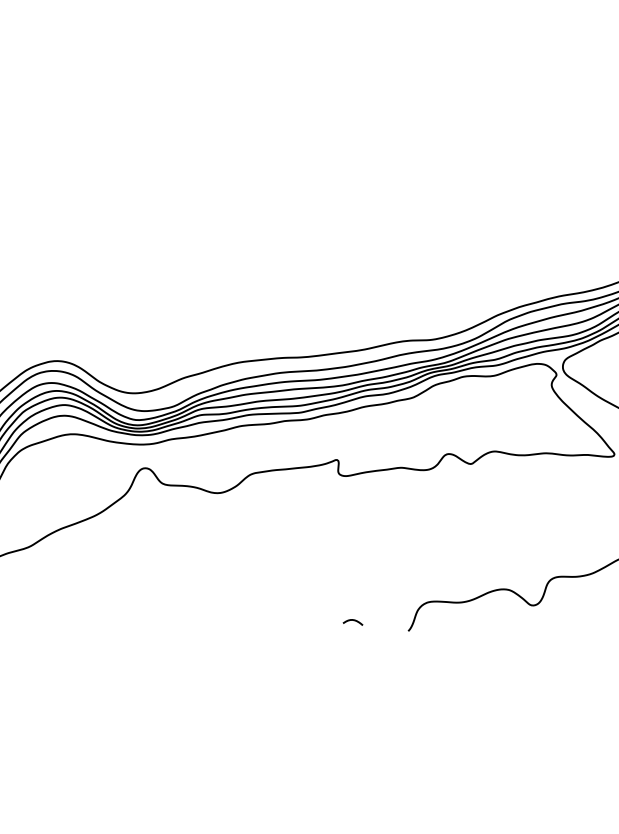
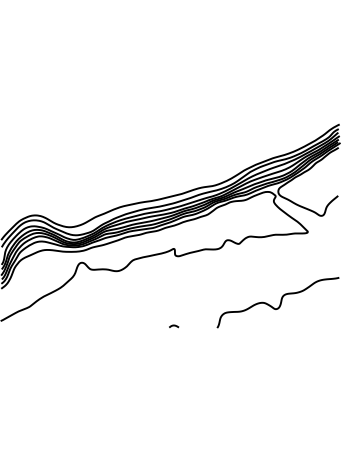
curve: (354, 622) -> (174, 326), moved

